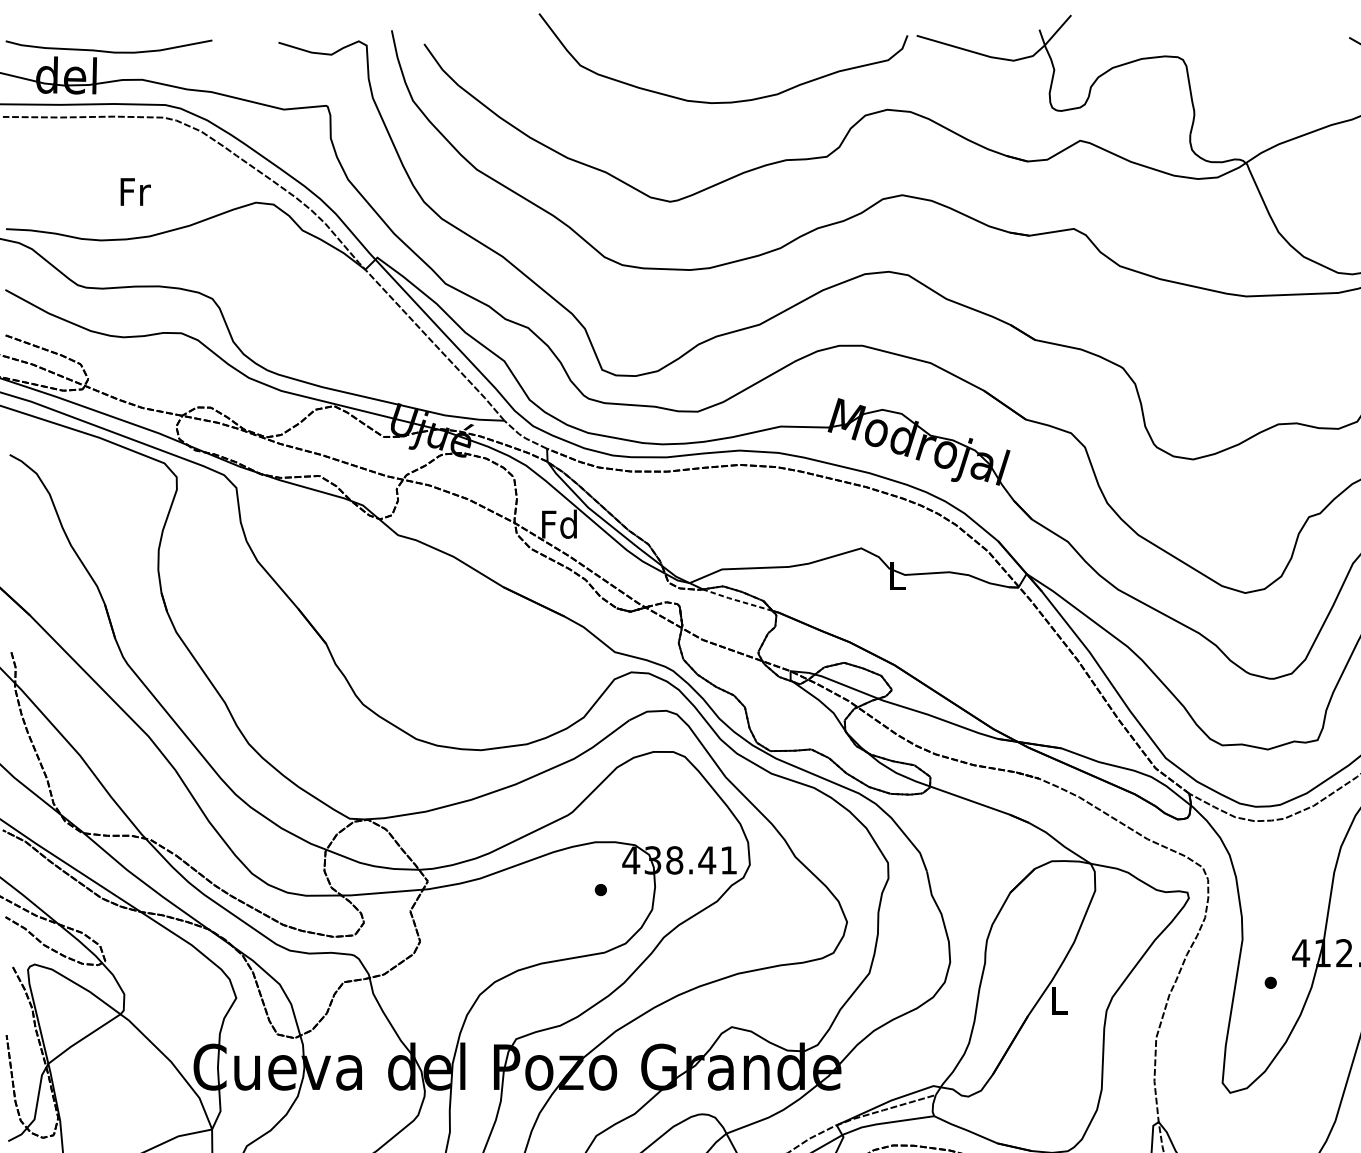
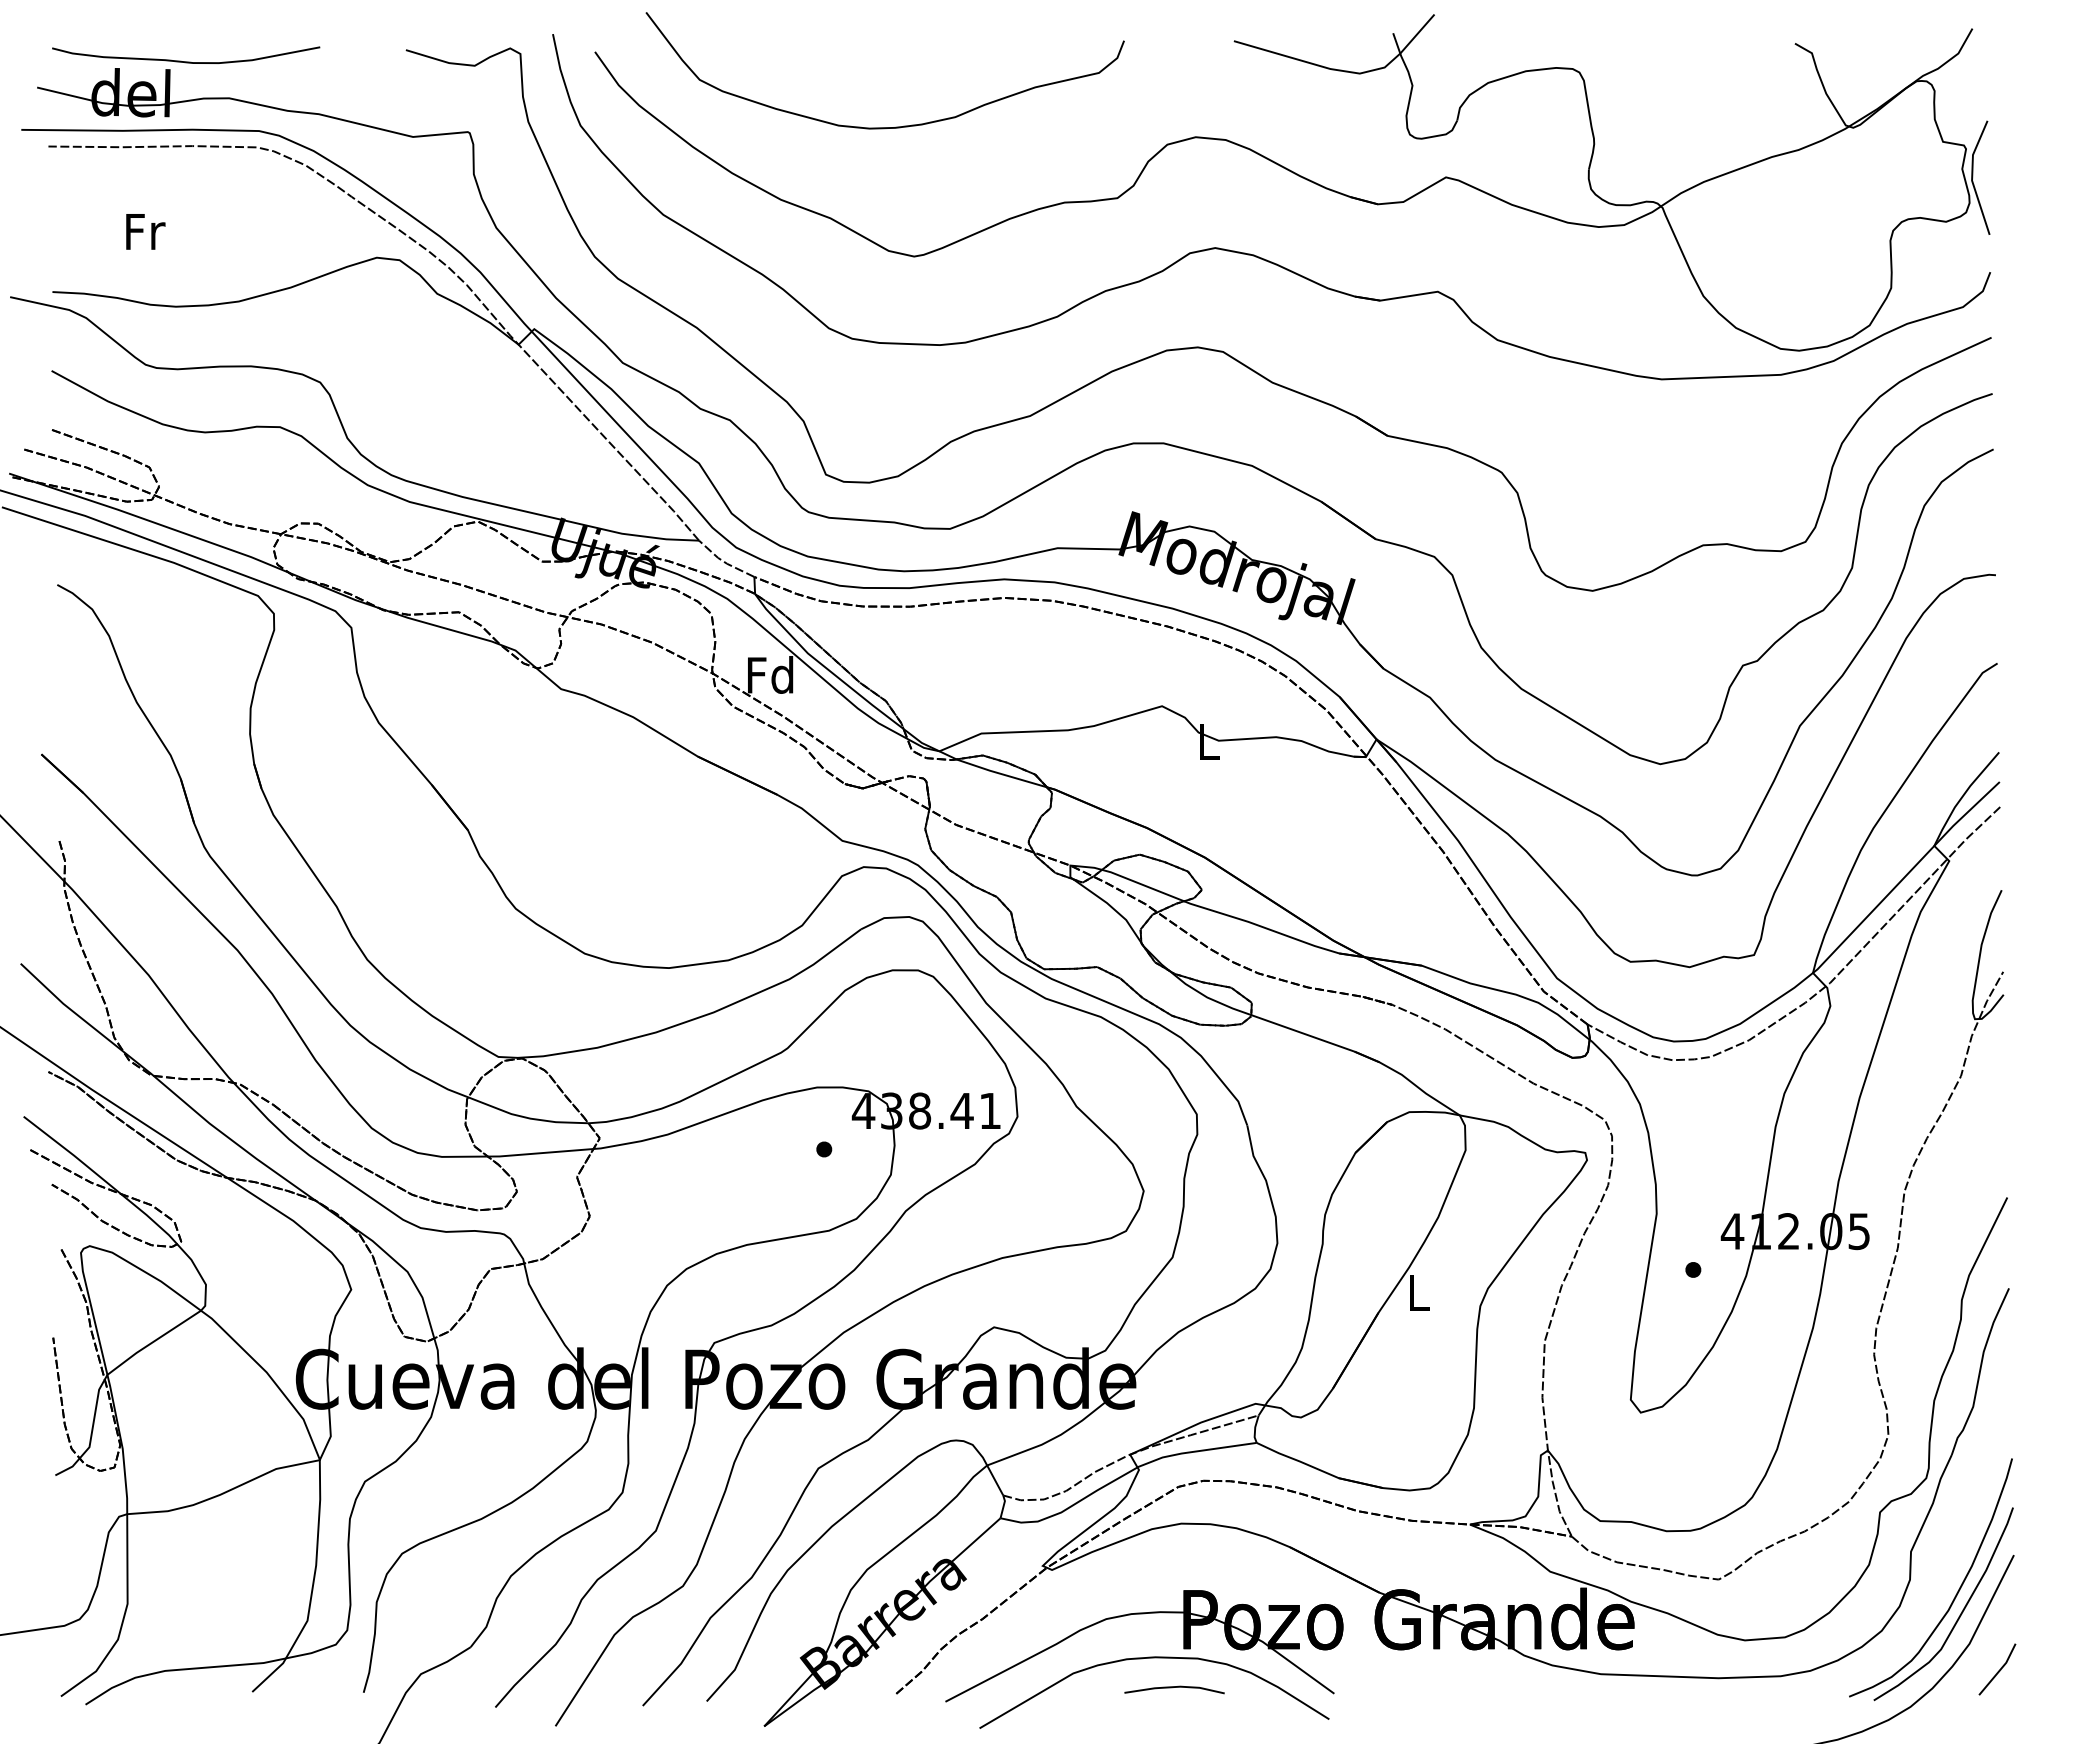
curve: (722, 102) -> (884, 127), moved
text: (135, 191) -> (145, 231), moved
line: (736, 600) -> (1000, 773), dashed -> solid

